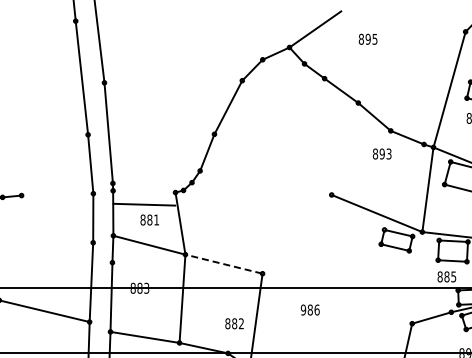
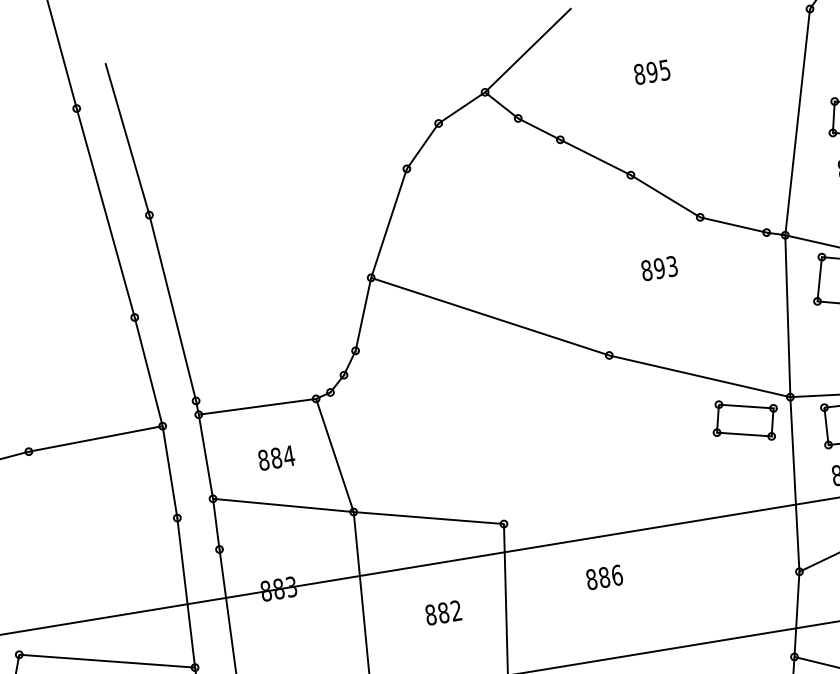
text: (367, 38) -> (650, 70), moved
text: (381, 153) -> (657, 267), moved
line: (272, 164) -> (489, 316), added
line: (57, 194) -> (95, 438), added
line: (144, 204) -> (257, 406), moved
text: (156, 219) -> (288, 455), 881 -> 884
line: (223, 264) -> (427, 518), dashed -> solid
line: (417, 277) -> (795, 483), added
text: (303, 309) -> (591, 578), 986 -> 886
text: (234, 323) -> (443, 612), moved

